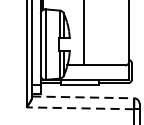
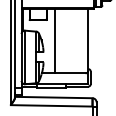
line: (82, 97) -> (53, 97), dashed -> solid
line: (80, 107) -> (51, 105), dashed -> solid

